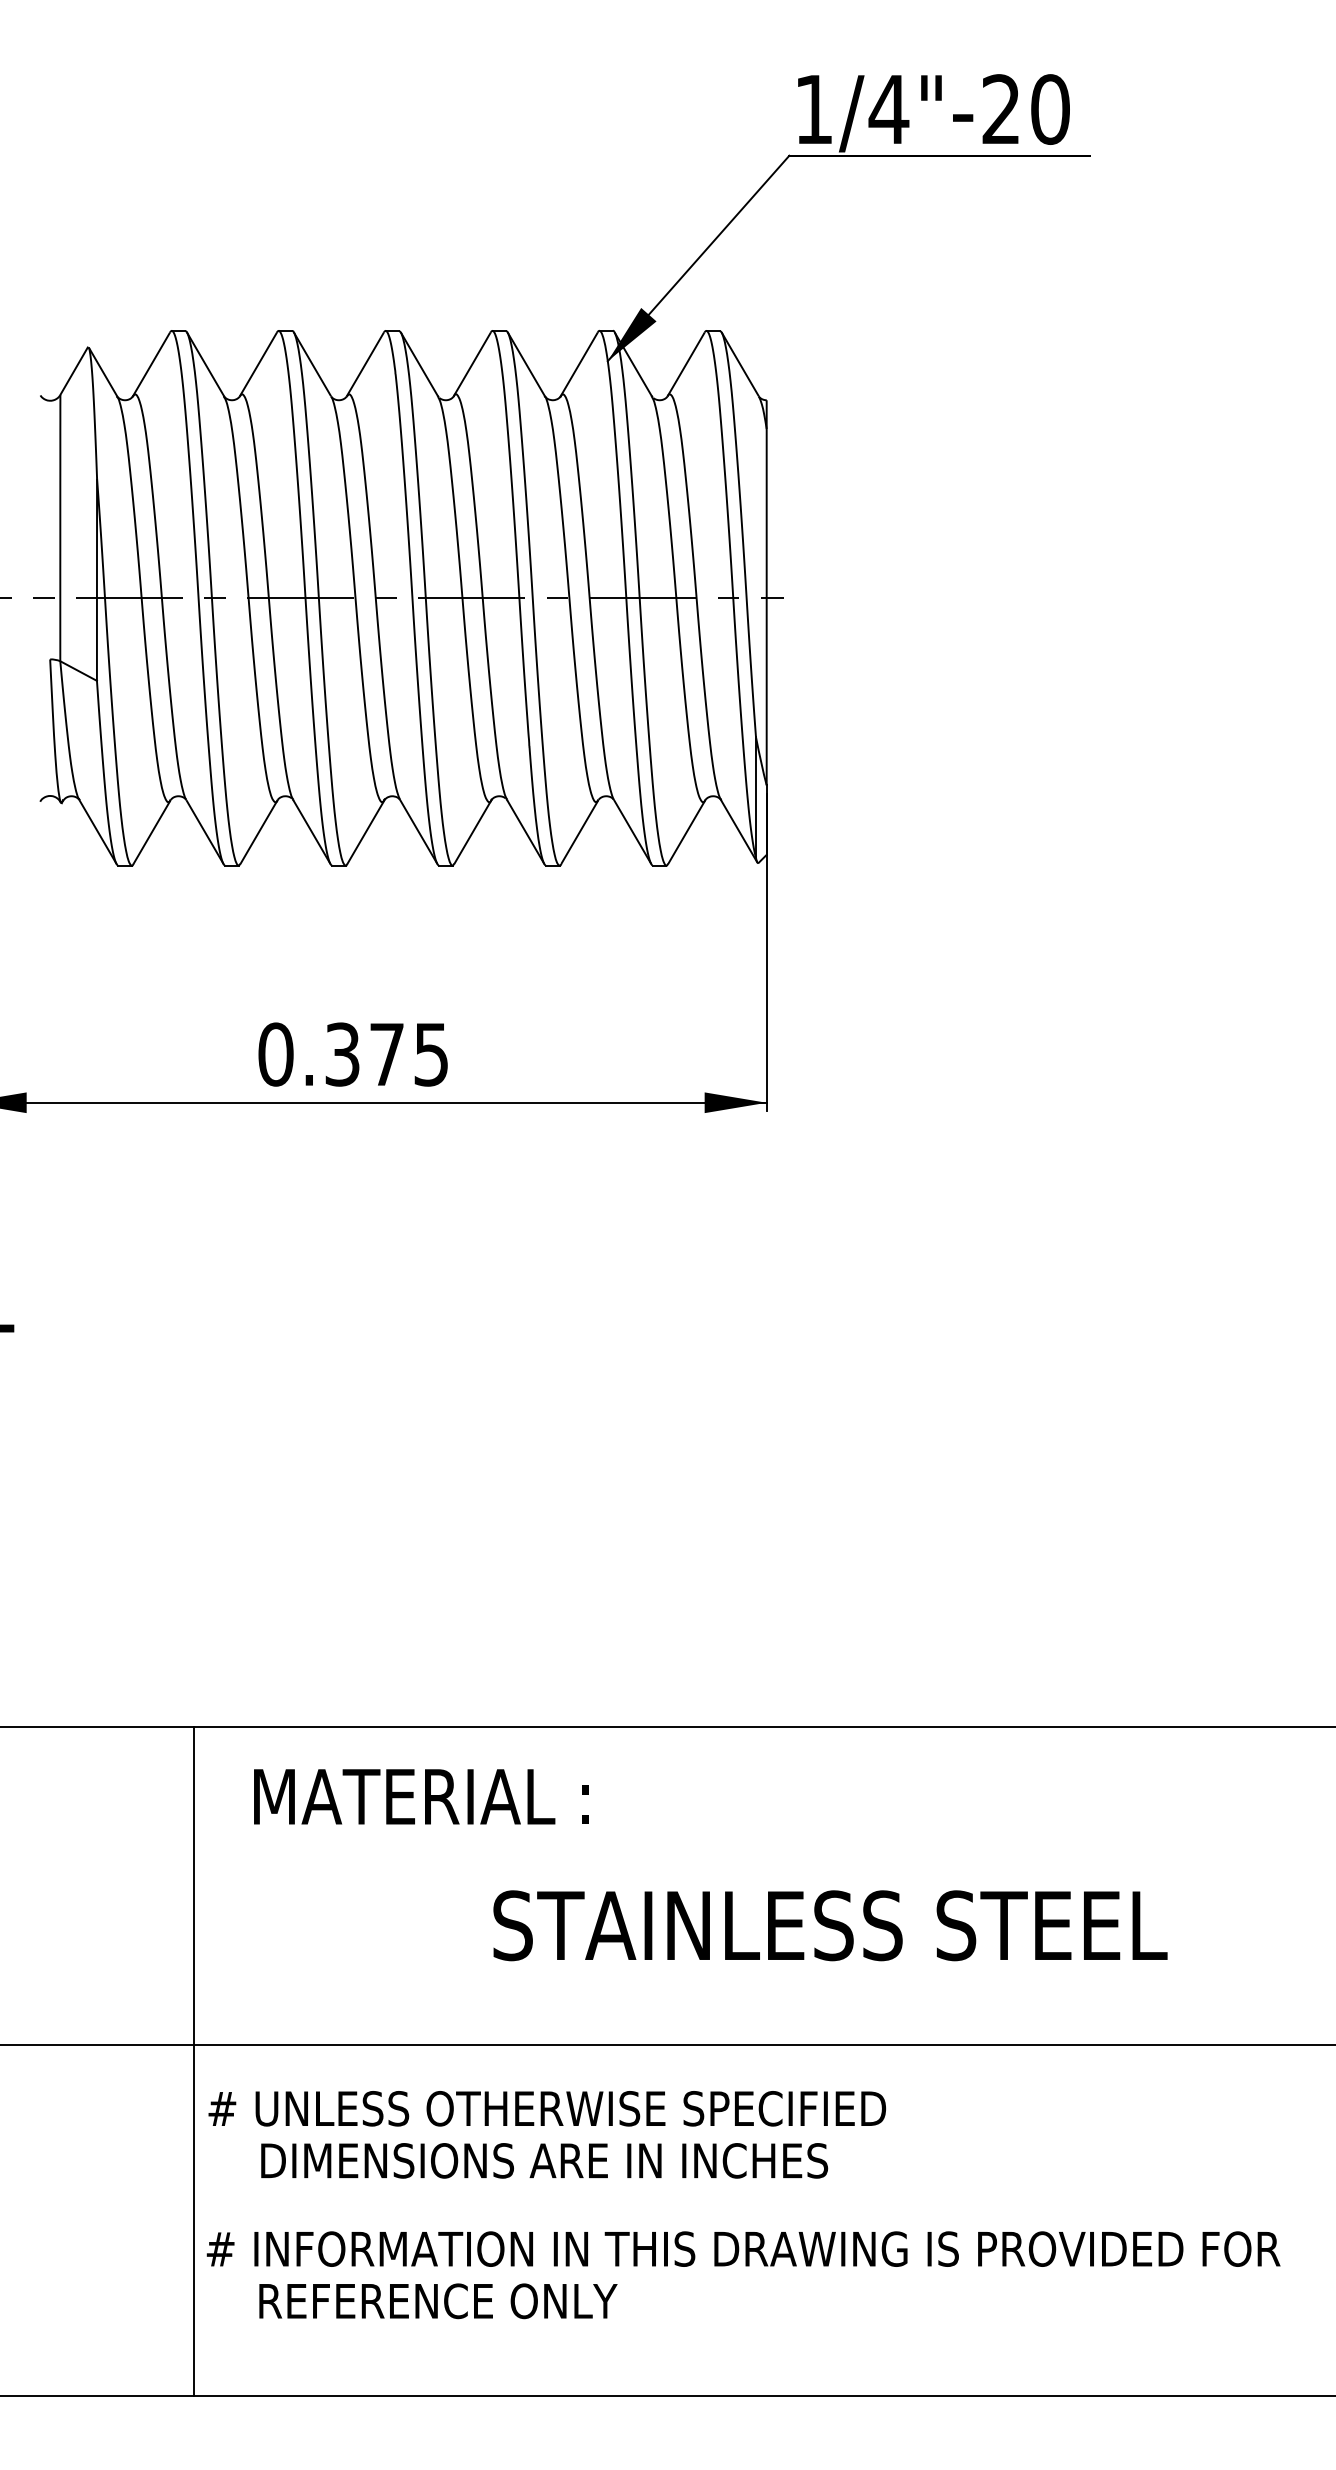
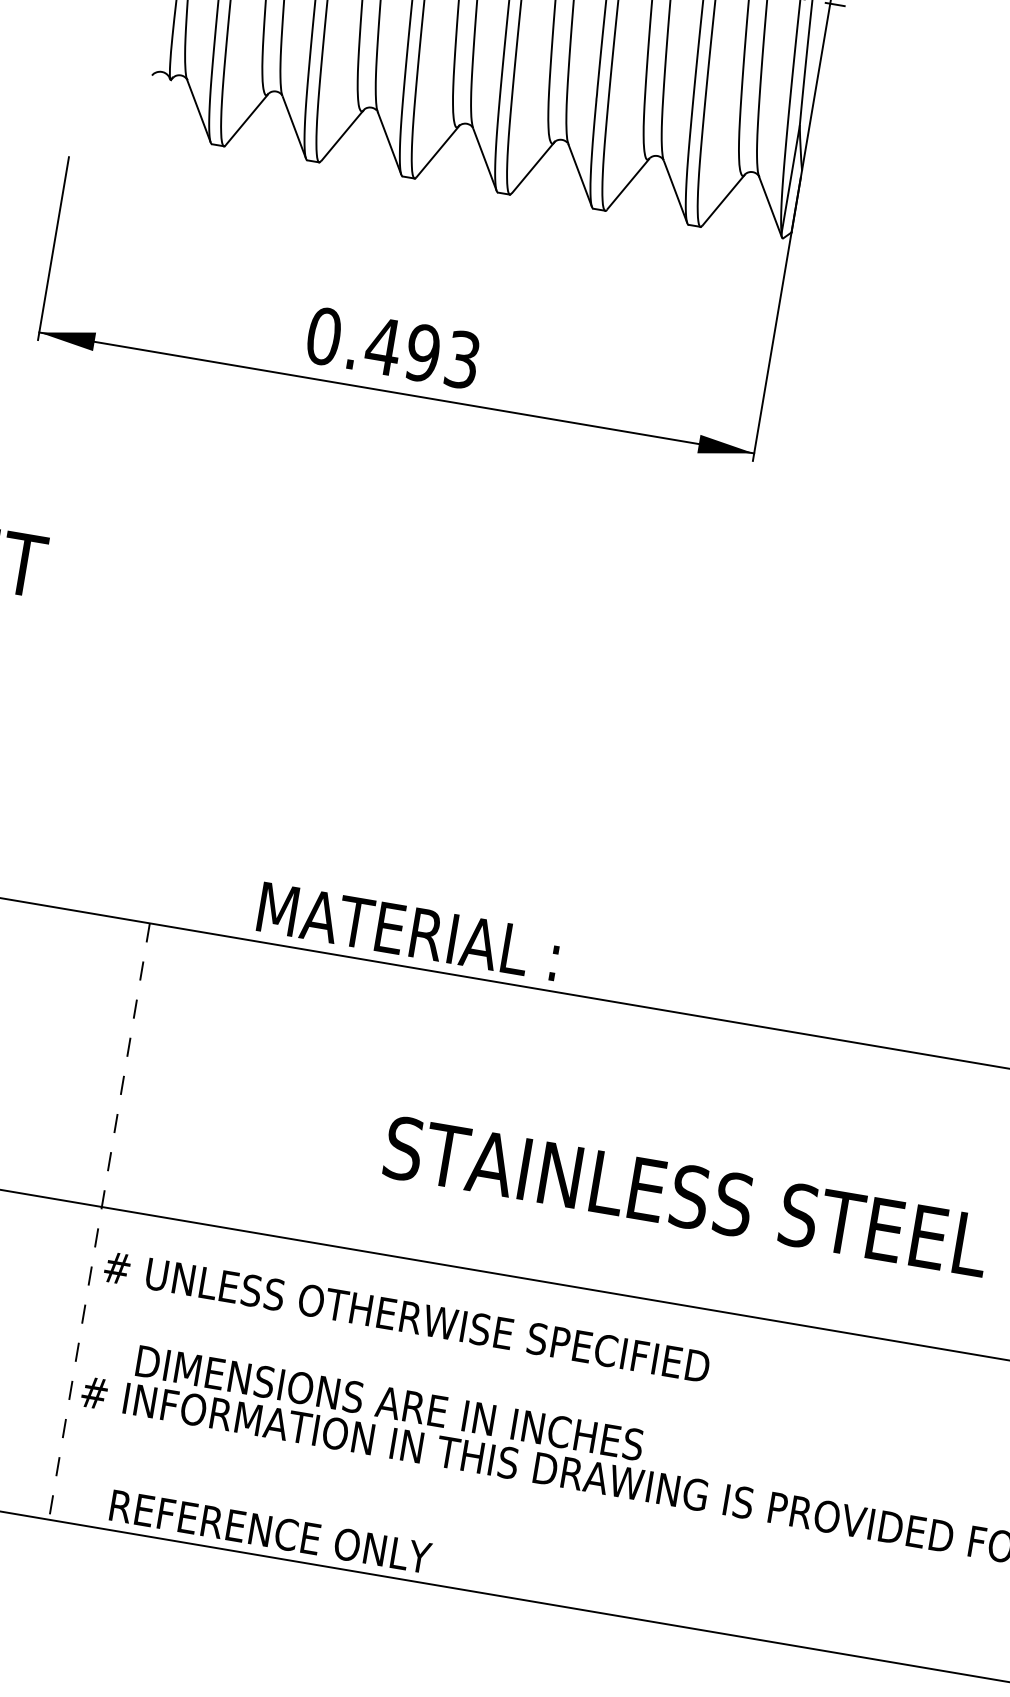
text: (386, 1054) -> (422, 353), 0.375 -> 0.493
text: (421, 1796) -> (409, 931), moved
line: (194, 2061) -> (99, 1221), solid -> dashed
text: (544, 2160) -> (389, 1402), moved
text: (438, 2301) -> (270, 1532), moved

